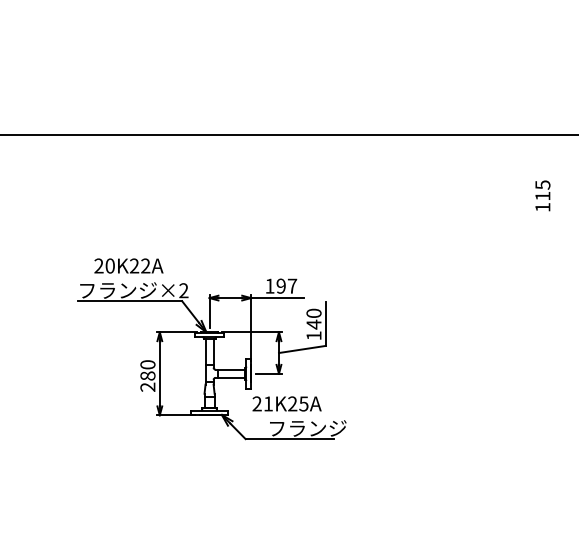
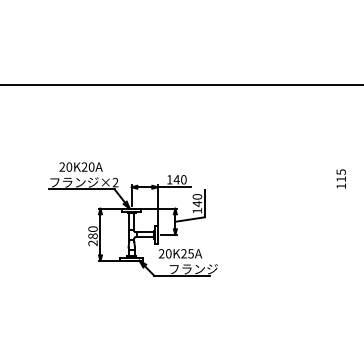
text: (541, 195) -> (340, 178), moved
text: (145, 265) -> (91, 166), 20K22A -> 20K20A
text: (285, 285) -> (179, 179), 197 -> 140
text: (268, 403) -> (168, 253), 21K25A -> 20K25A

